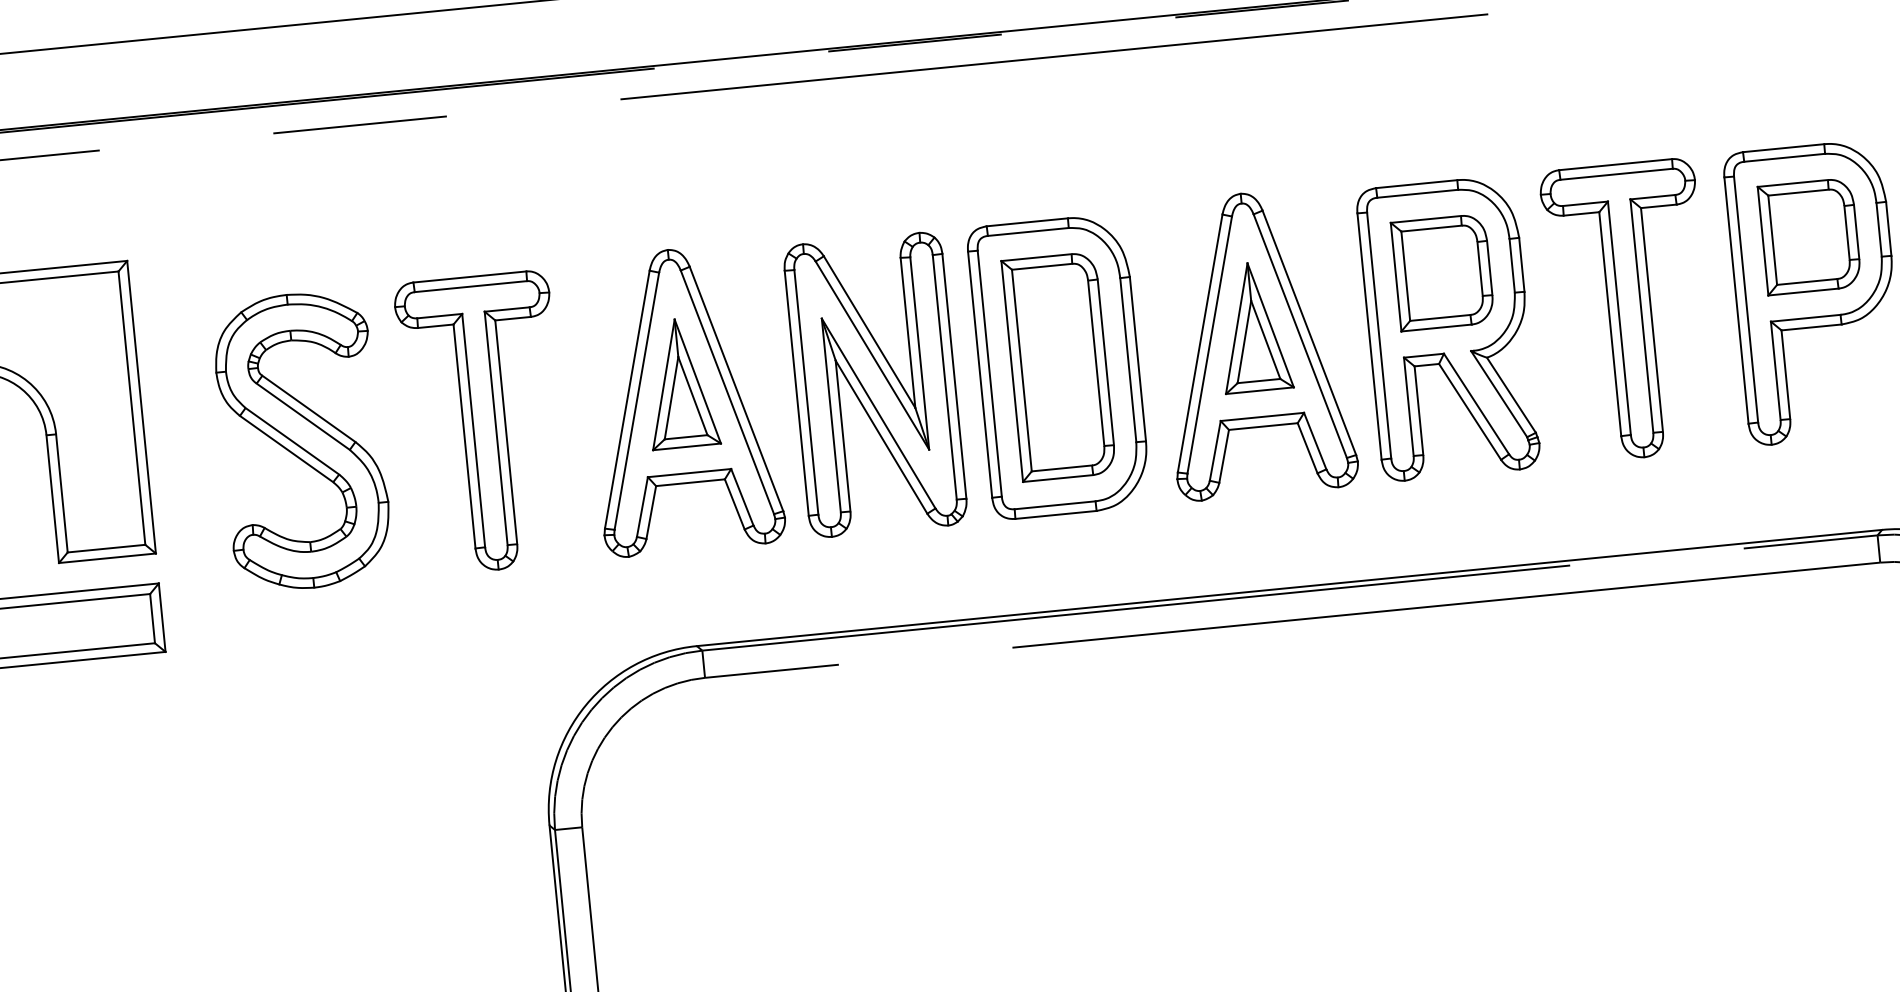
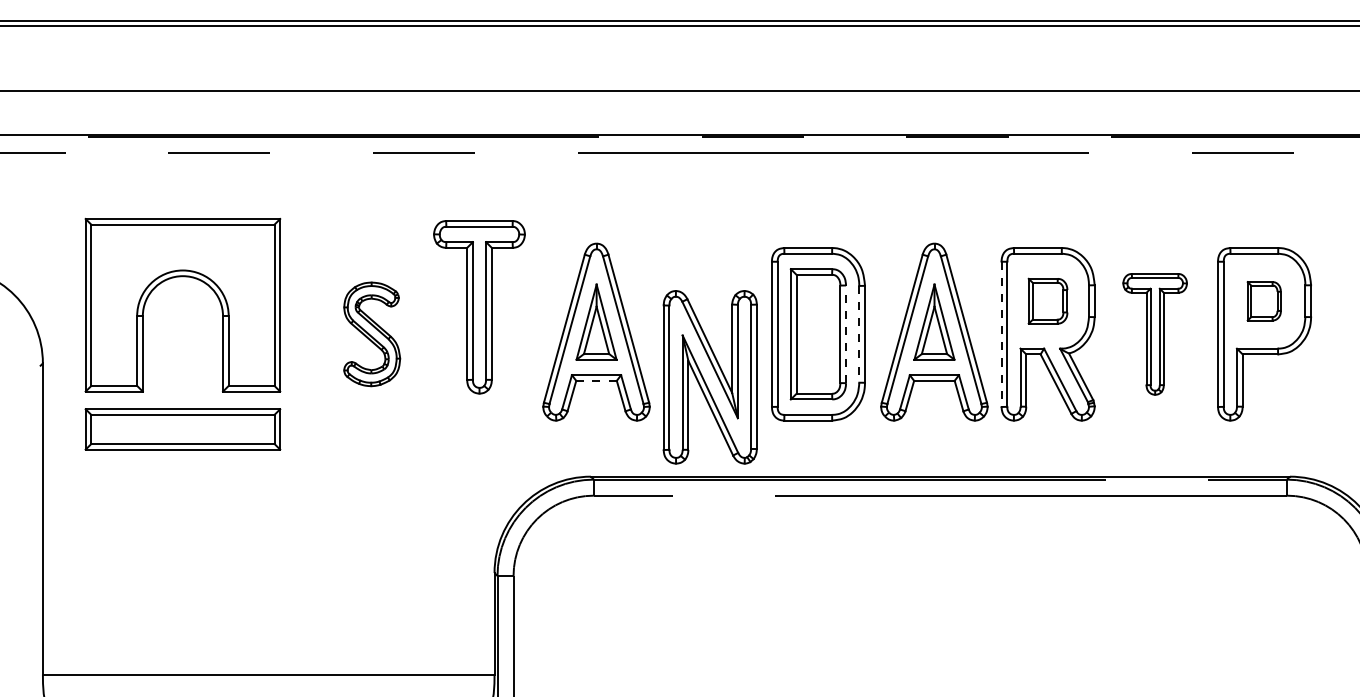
part: (1808, 237) -> (1263, 301), size x0.6
part: (1441, 273) -> (1047, 301), size x0.7
part: (1628, 311) -> (1154, 334), size x0.7
line: (1369, 336) -> (1001, 334), solid -> dashed
line: (1128, 360) -> (859, 334), solid -> dashed
line: (1106, 362) -> (846, 334), solid -> dashed
part: (874, 385) -> (709, 377), moved
part: (484, 423) -> (479, 307), moved
part: (301, 441) -> (371, 334), size x0.6
line: (692, 481) -> (597, 380), solid -> dashed

